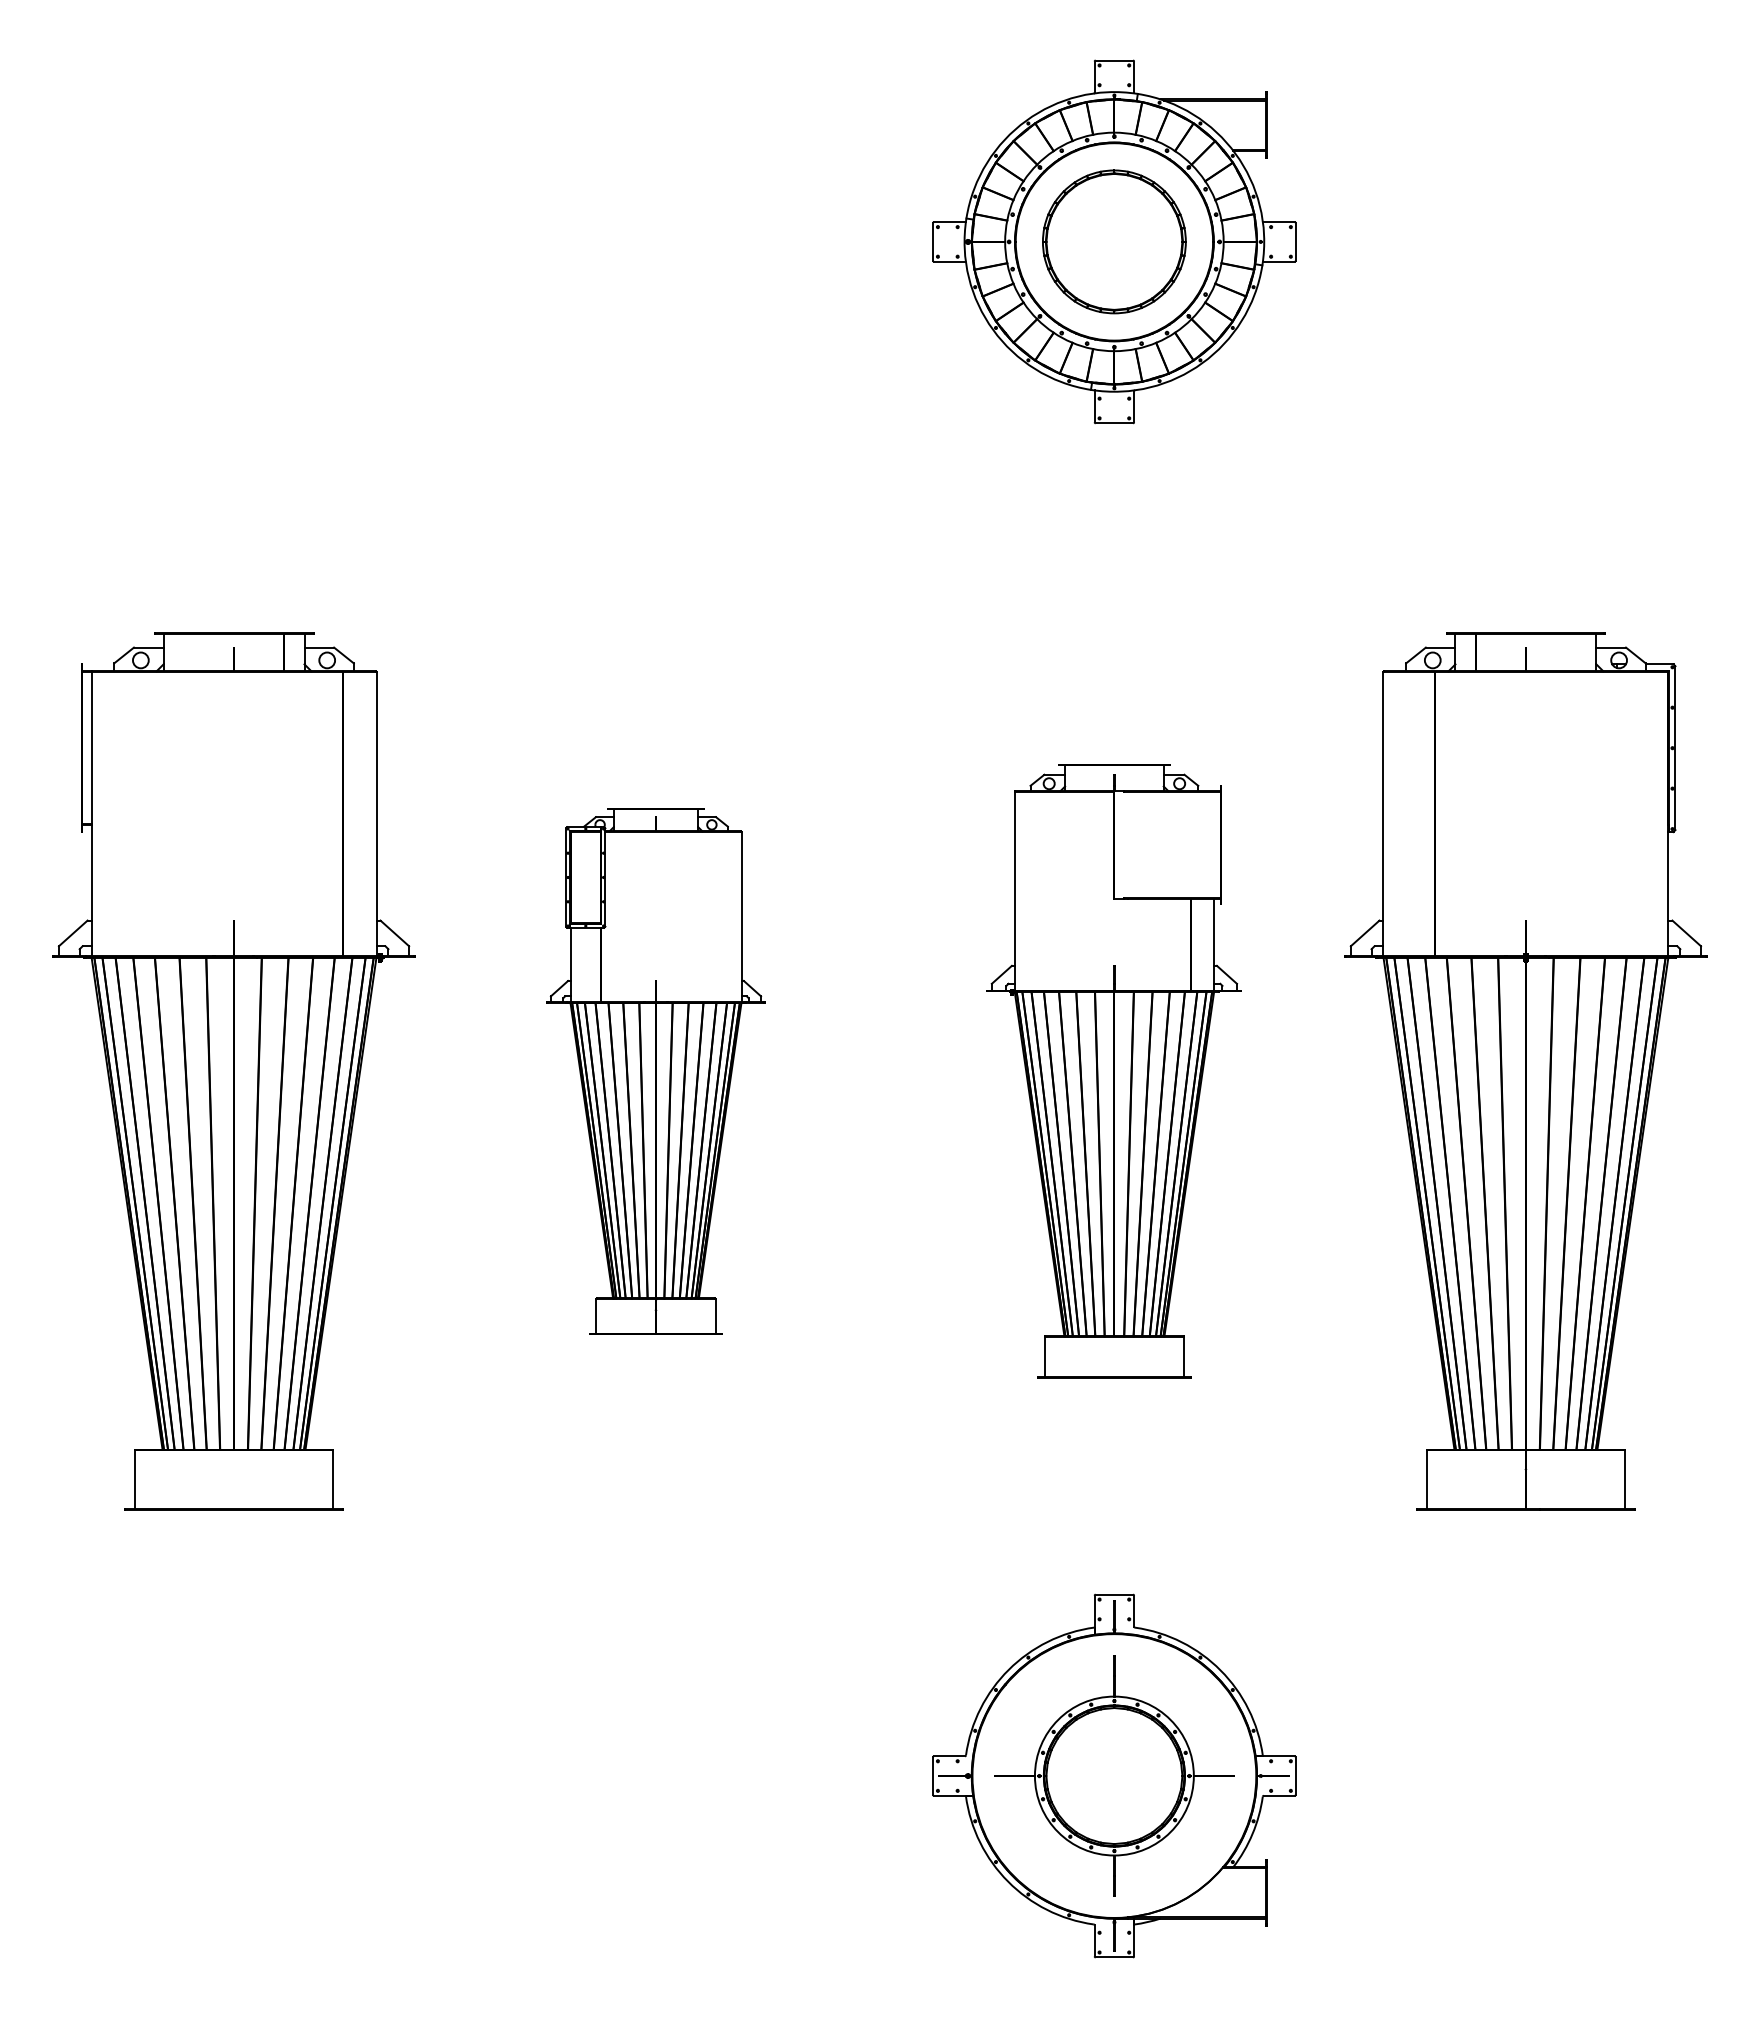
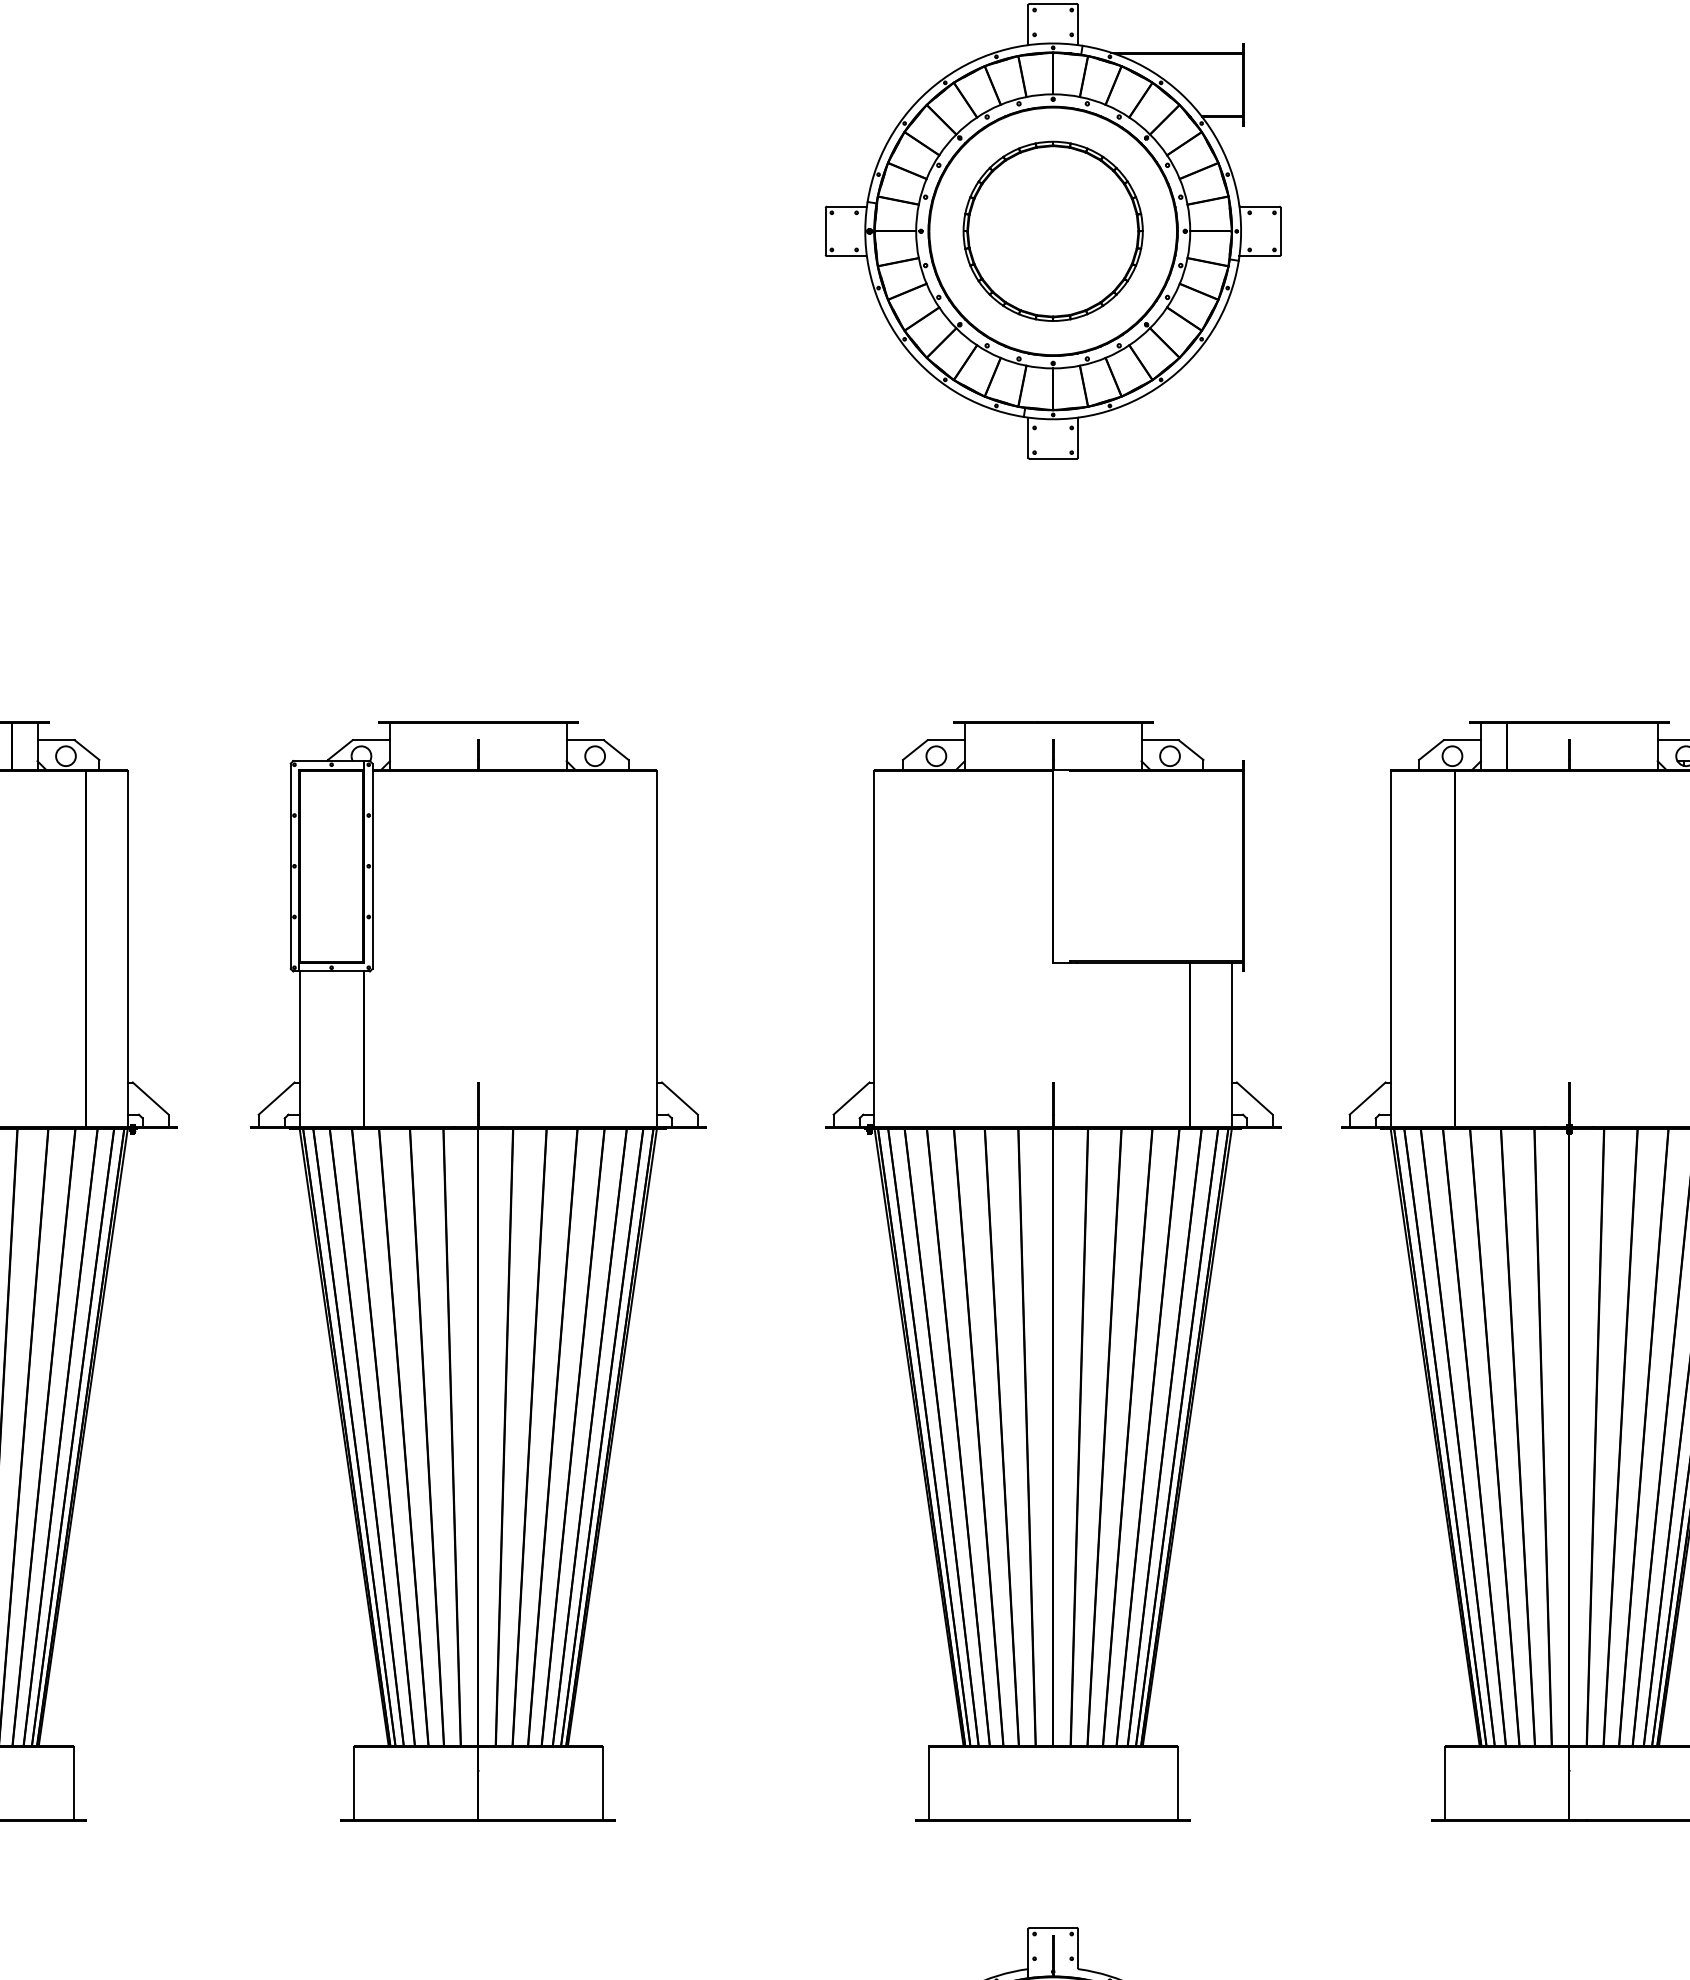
part: (655, 1071) -> (477, 1271), size x1.67
part: (1114, 1071) -> (1053, 1271), size x1.43

